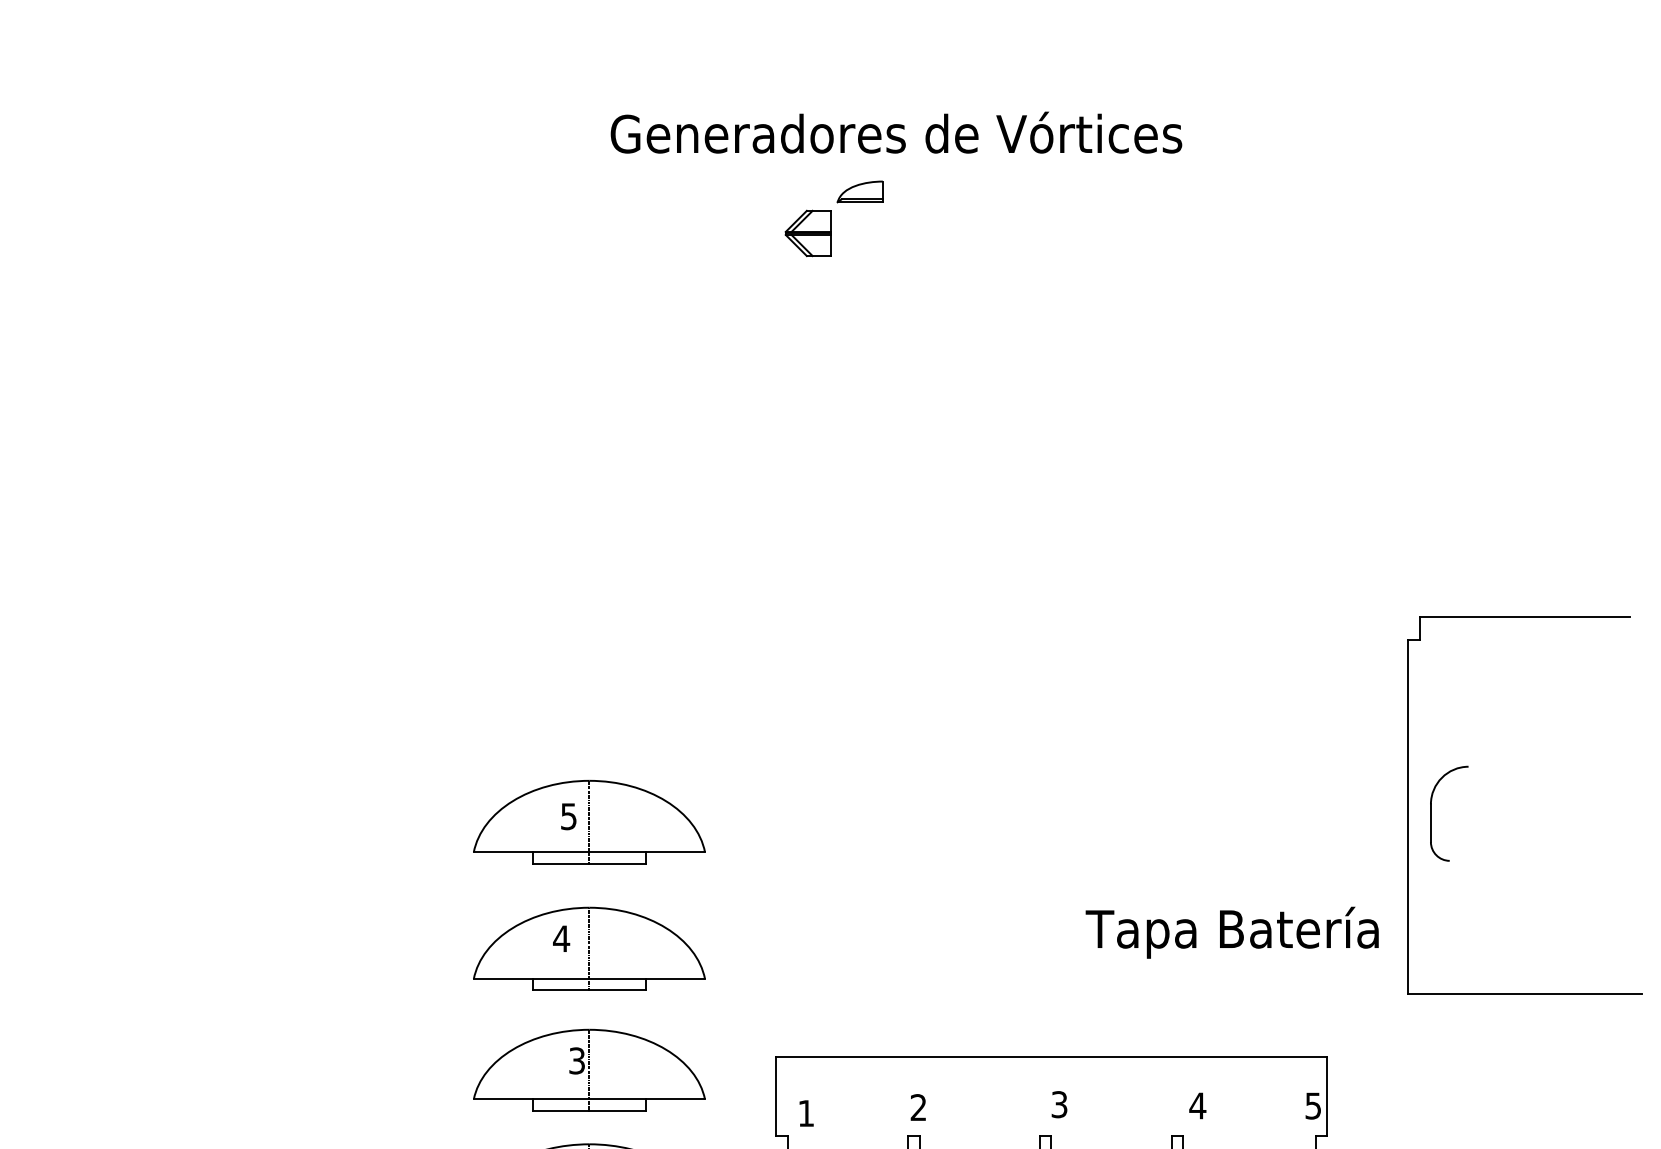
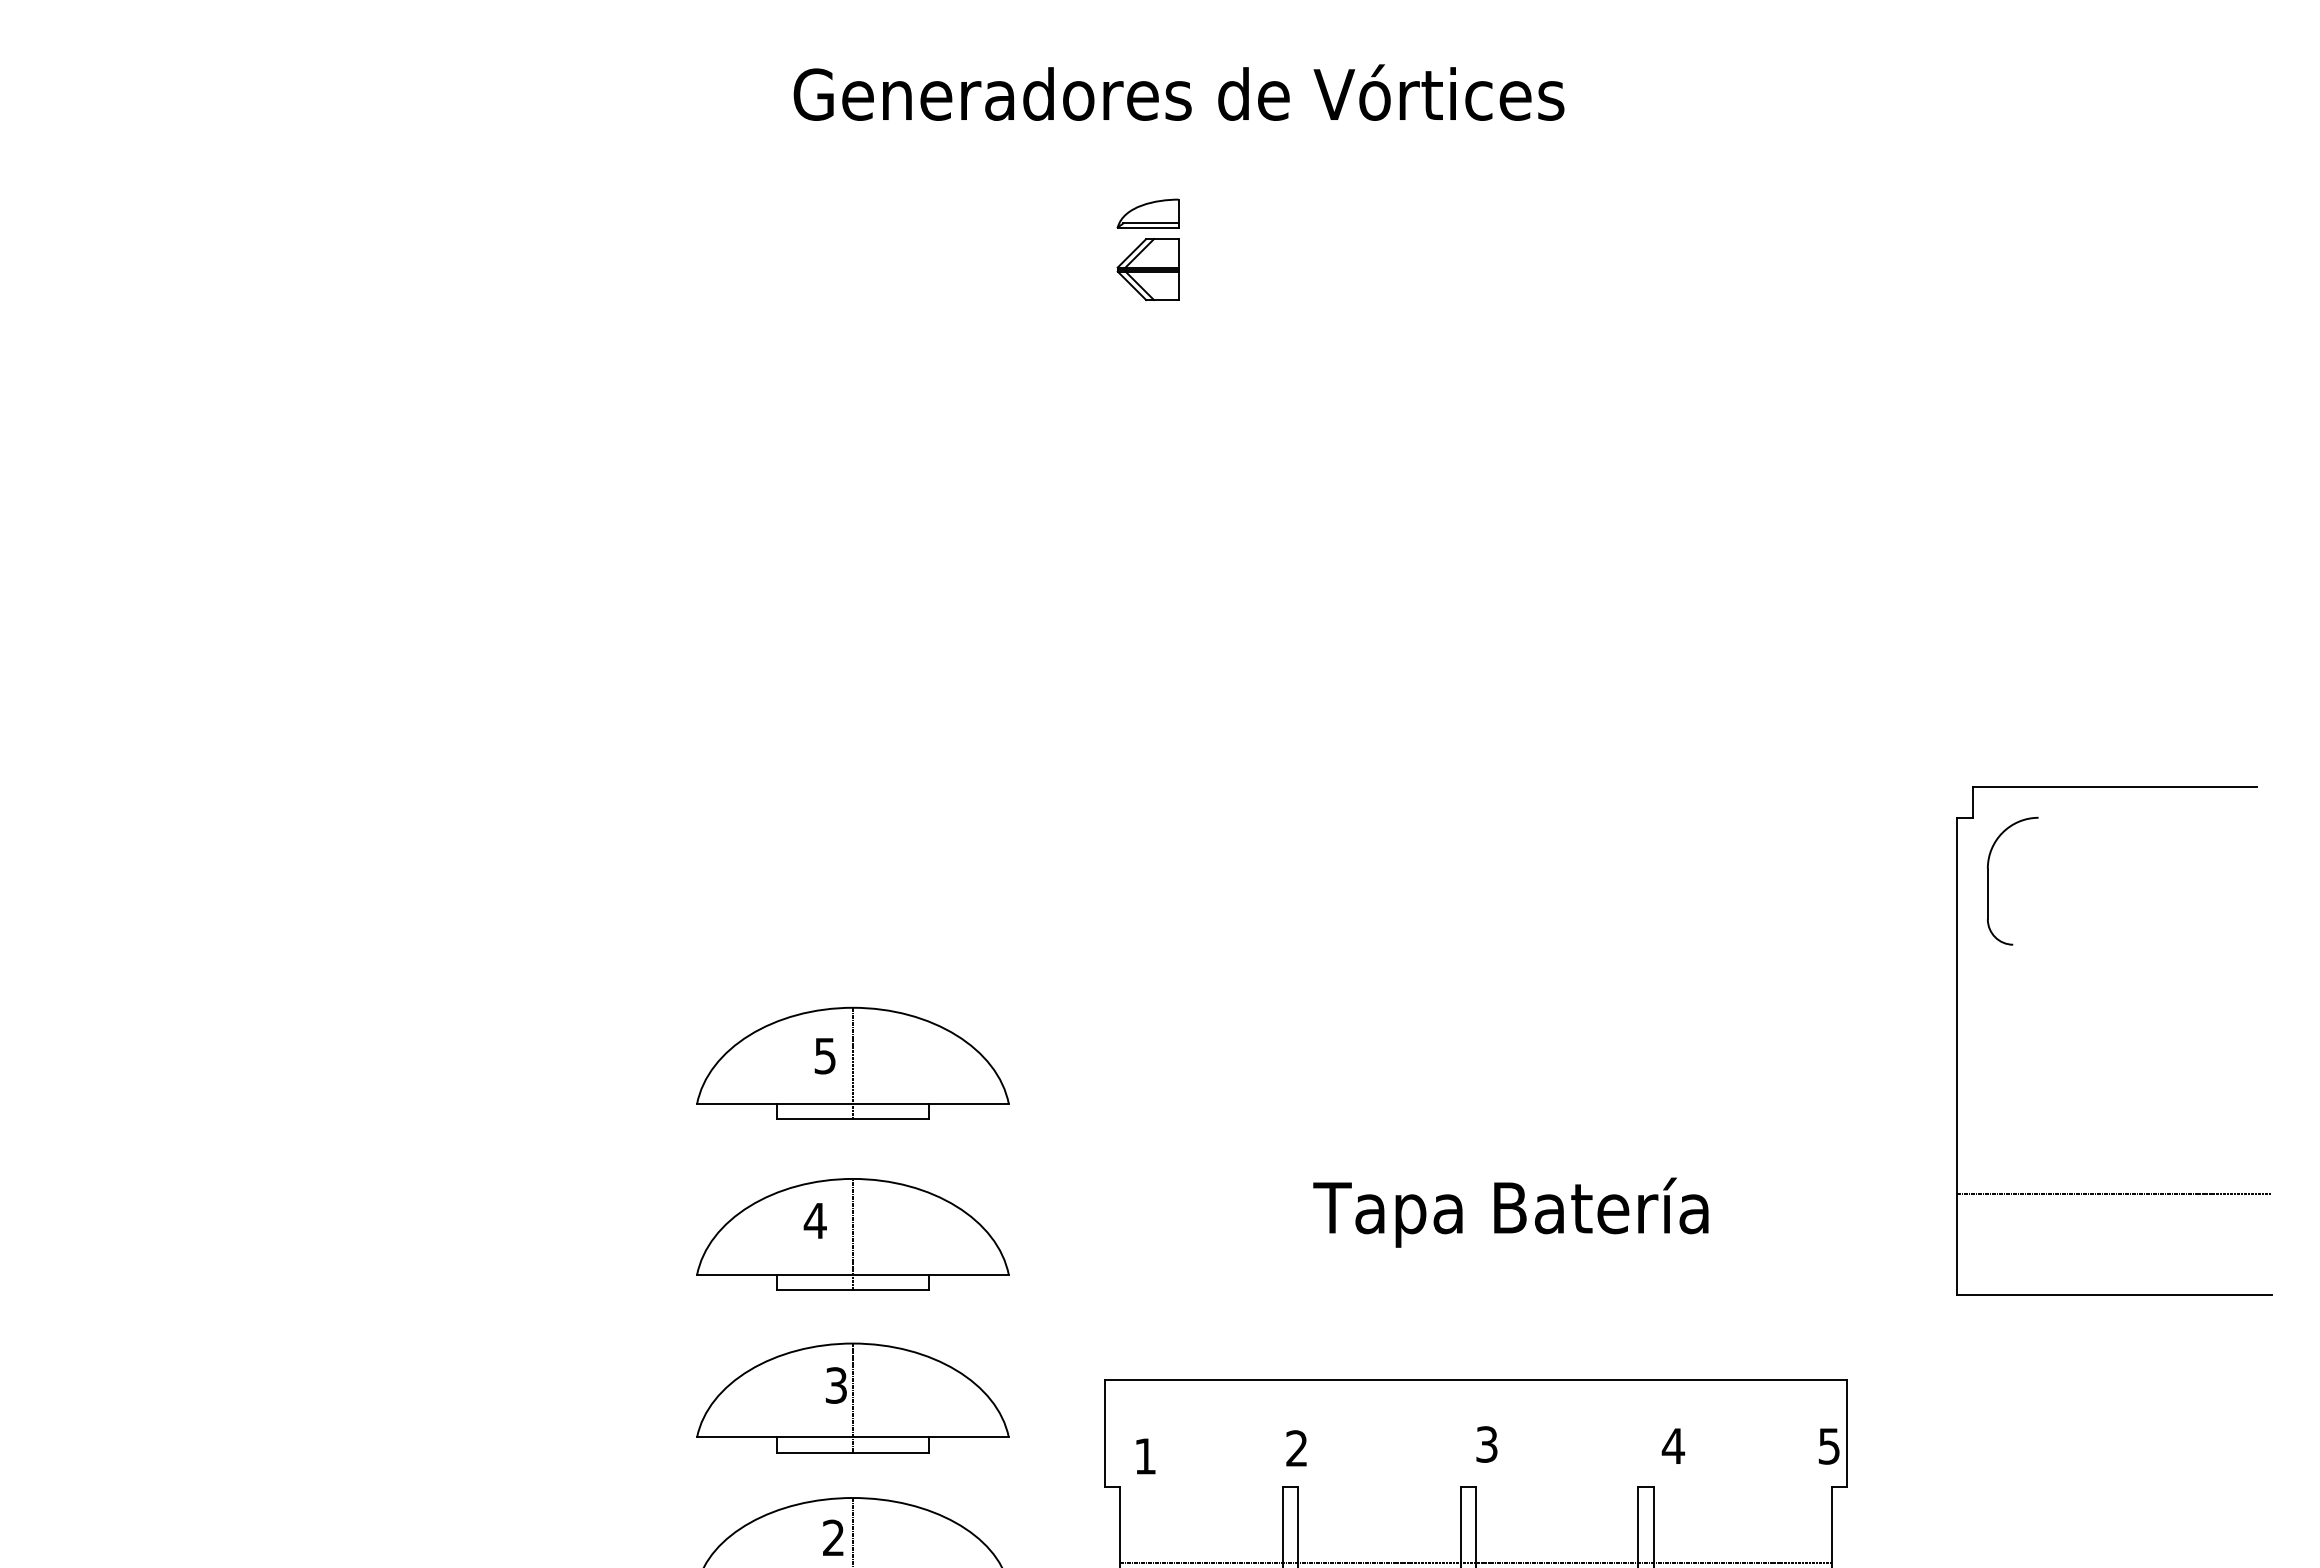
text: (896, 132) -> (1178, 92), moved
part: (859, 191) -> (1147, 213), moved
part: (1431, 813) -> (1988, 880), moved
line: (1524, 918) -> (2114, 1193), added
text: (1231, 932) -> (1510, 1212), moved

